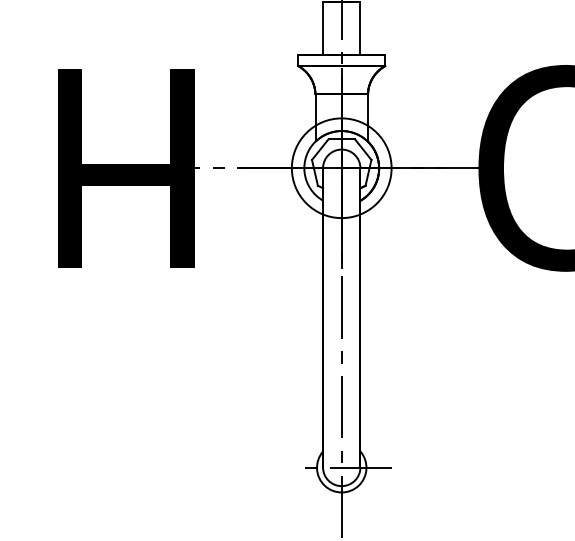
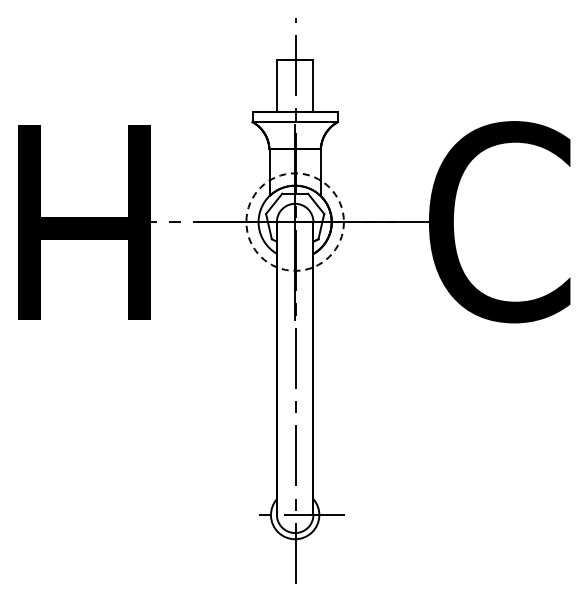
circle: (341, 167) -> (294, 221), solid -> dashed

